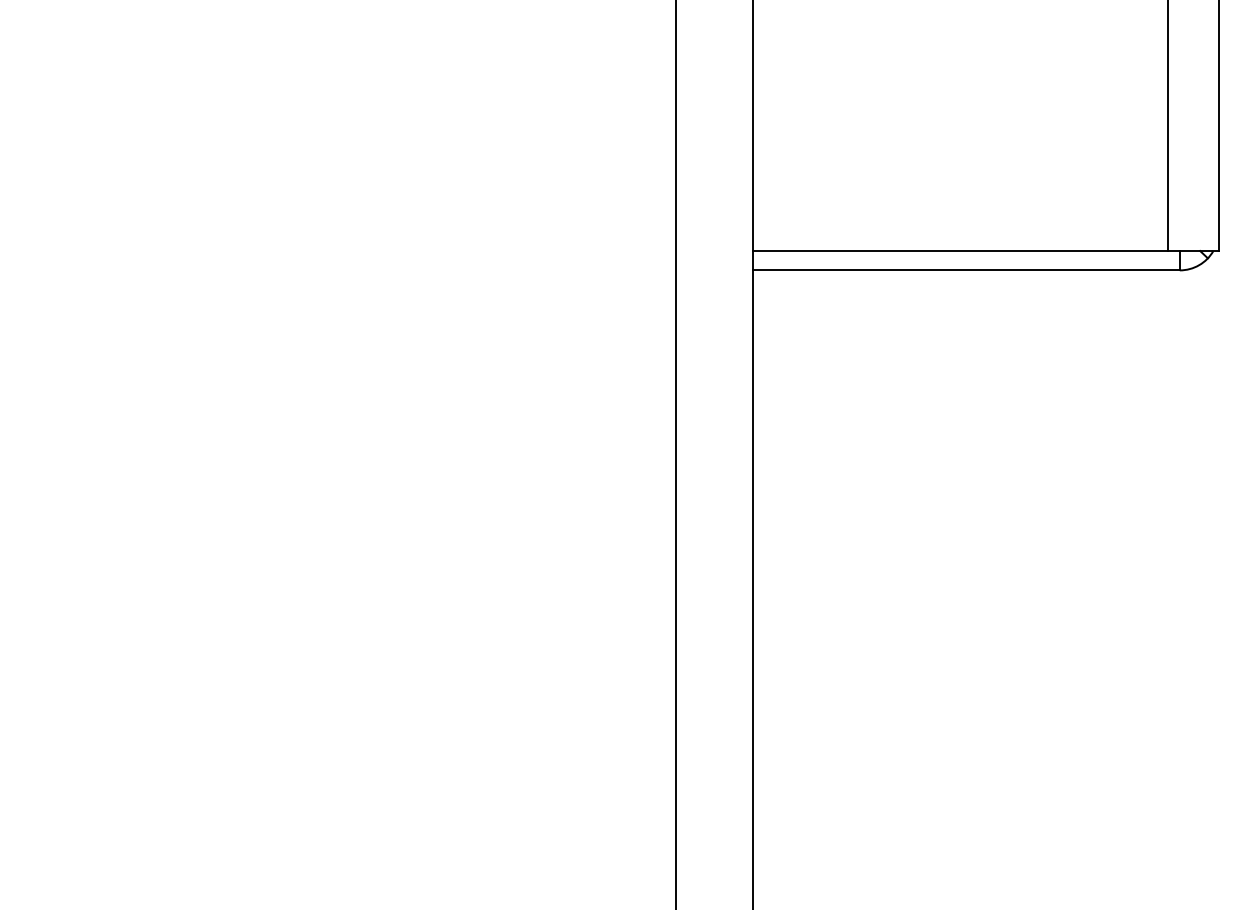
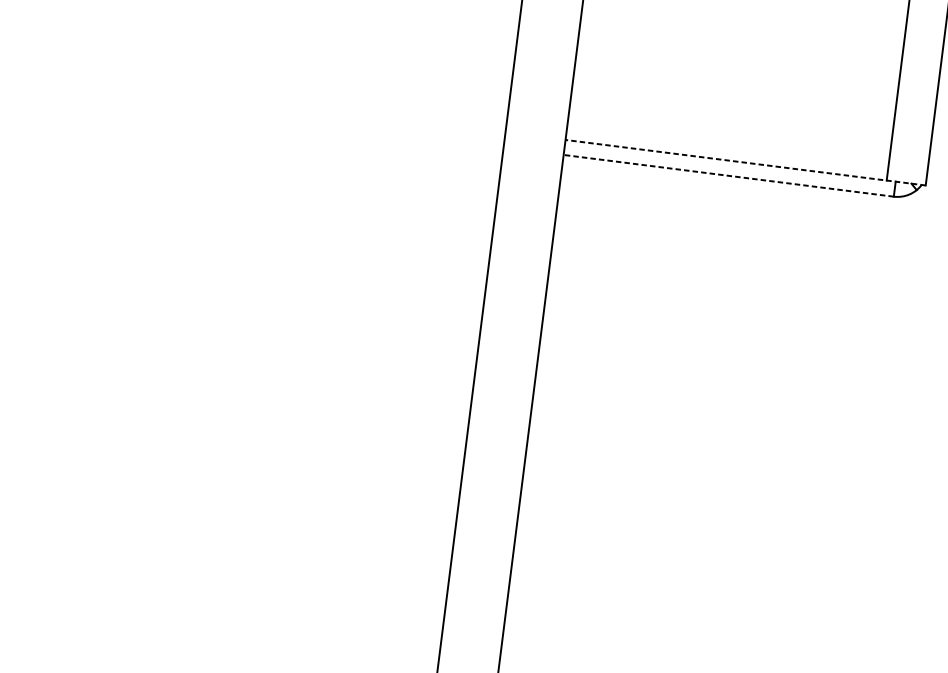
line: (985, 251) -> (745, 163), solid -> dashed
line: (966, 270) -> (728, 175), solid -> dashed

